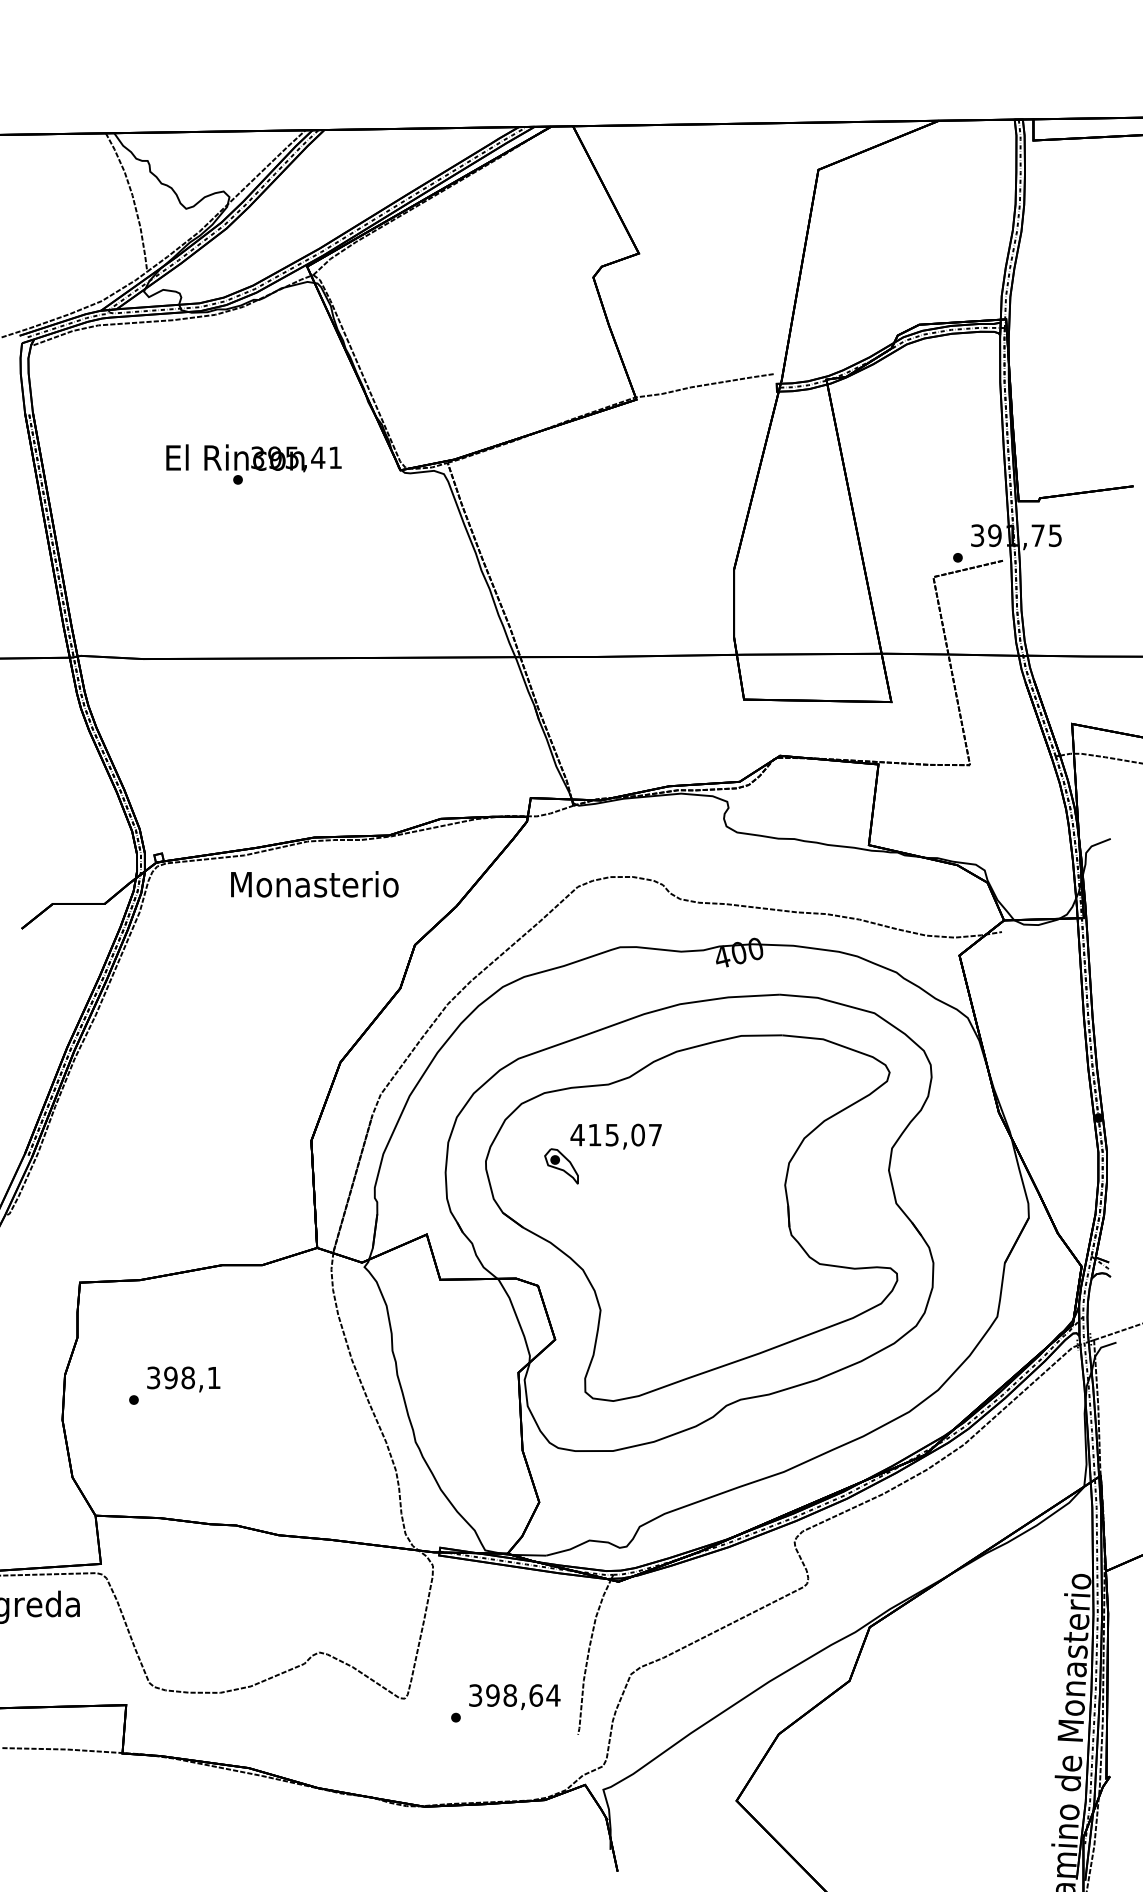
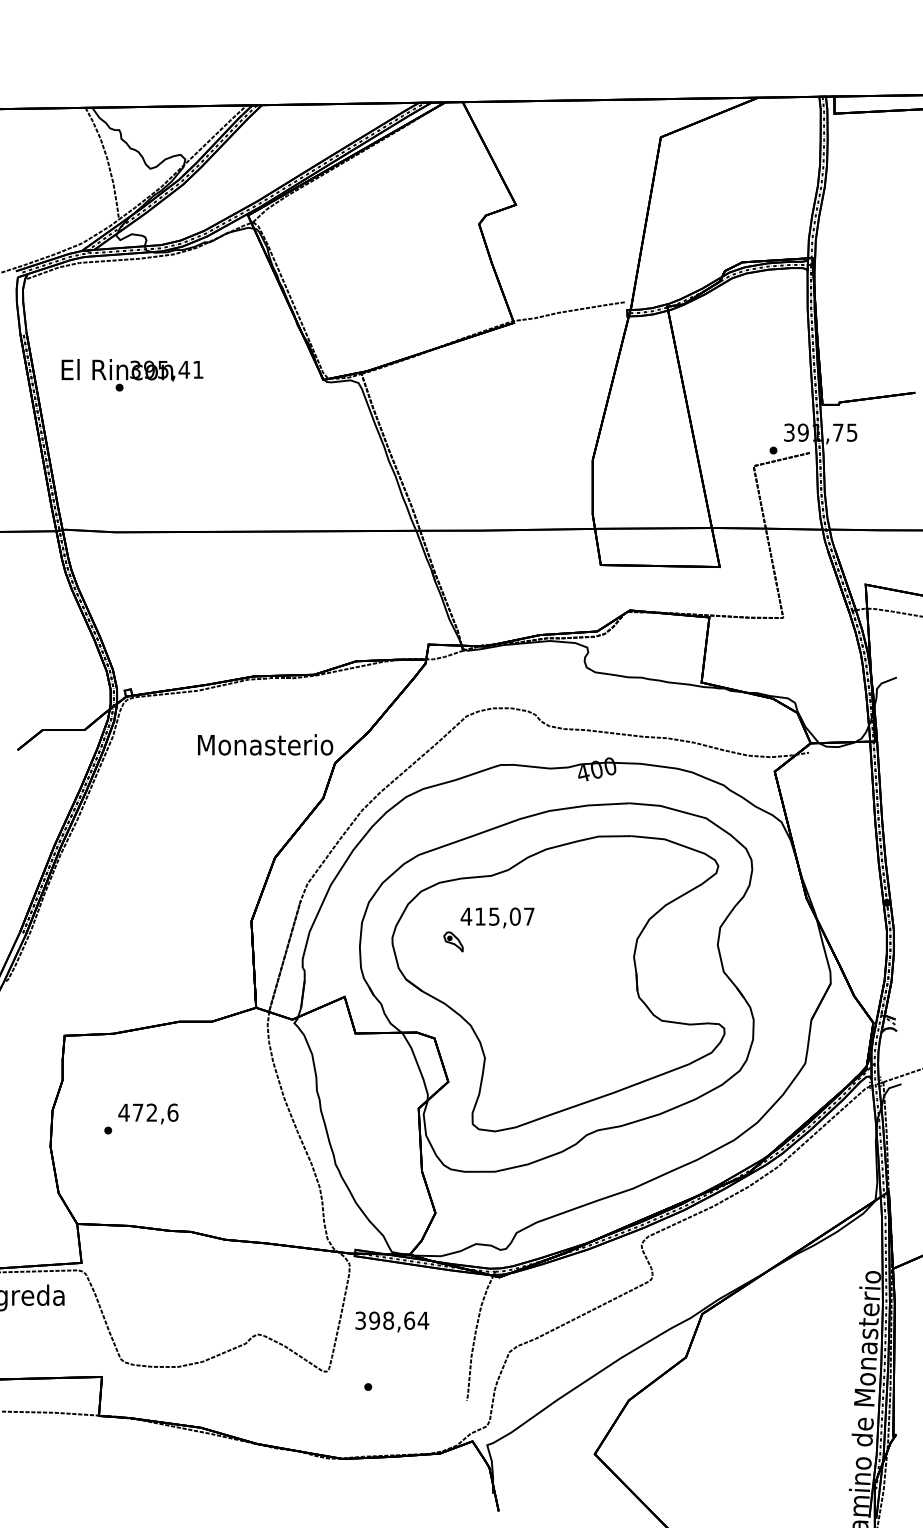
text: (253, 464) -> (132, 375), moved
text: (314, 884) -> (265, 745), moved
part: (561, 1166) -> (453, 942), size x0.7
text: (183, 1377) -> (148, 1112), 398,1 -> 472,6
text: (514, 1696) -> (392, 1321), moved

